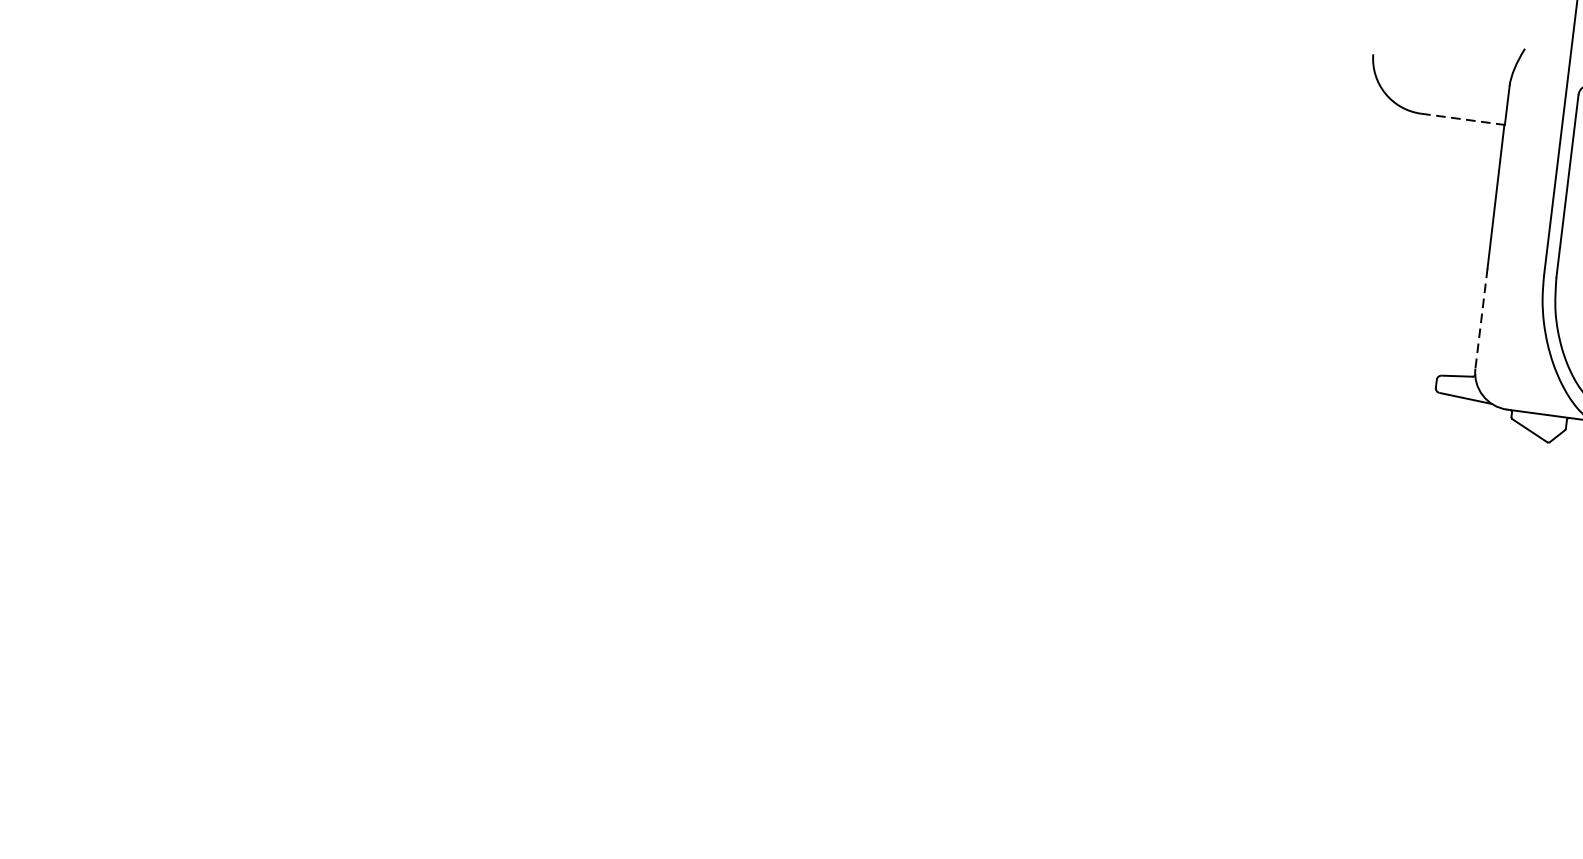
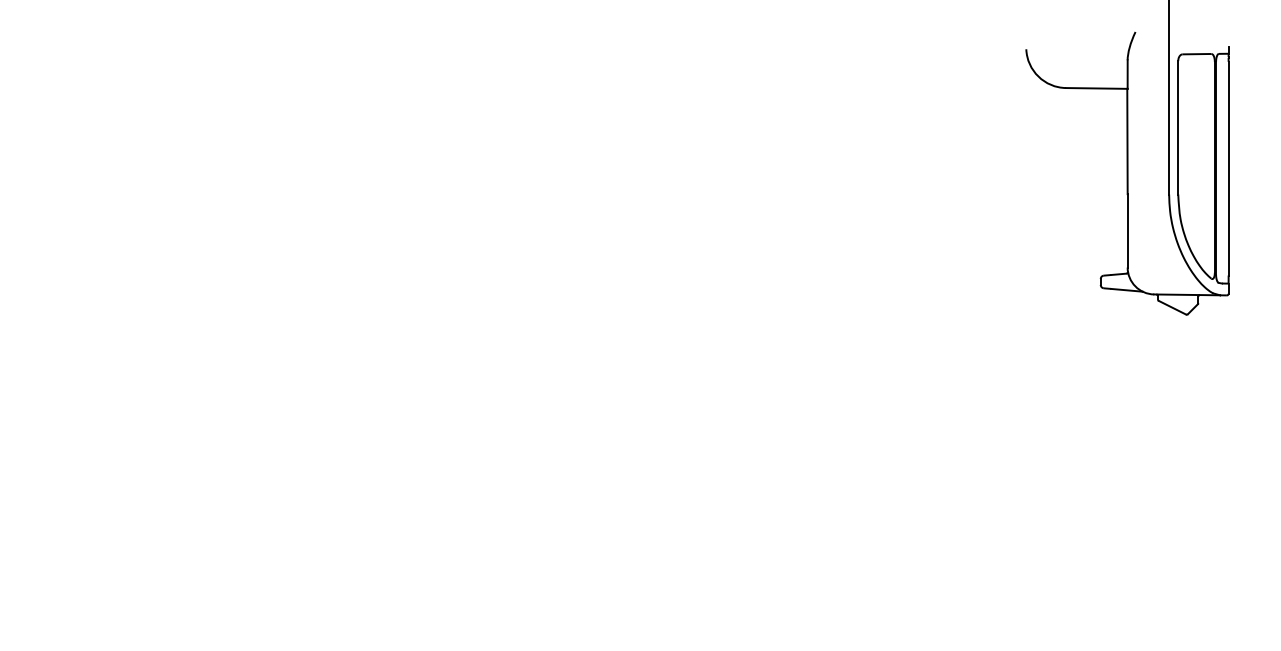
line: (1462, 119) -> (1096, 88), dashed -> solid
line: (1481, 318) -> (1127, 230), dashed -> solid

